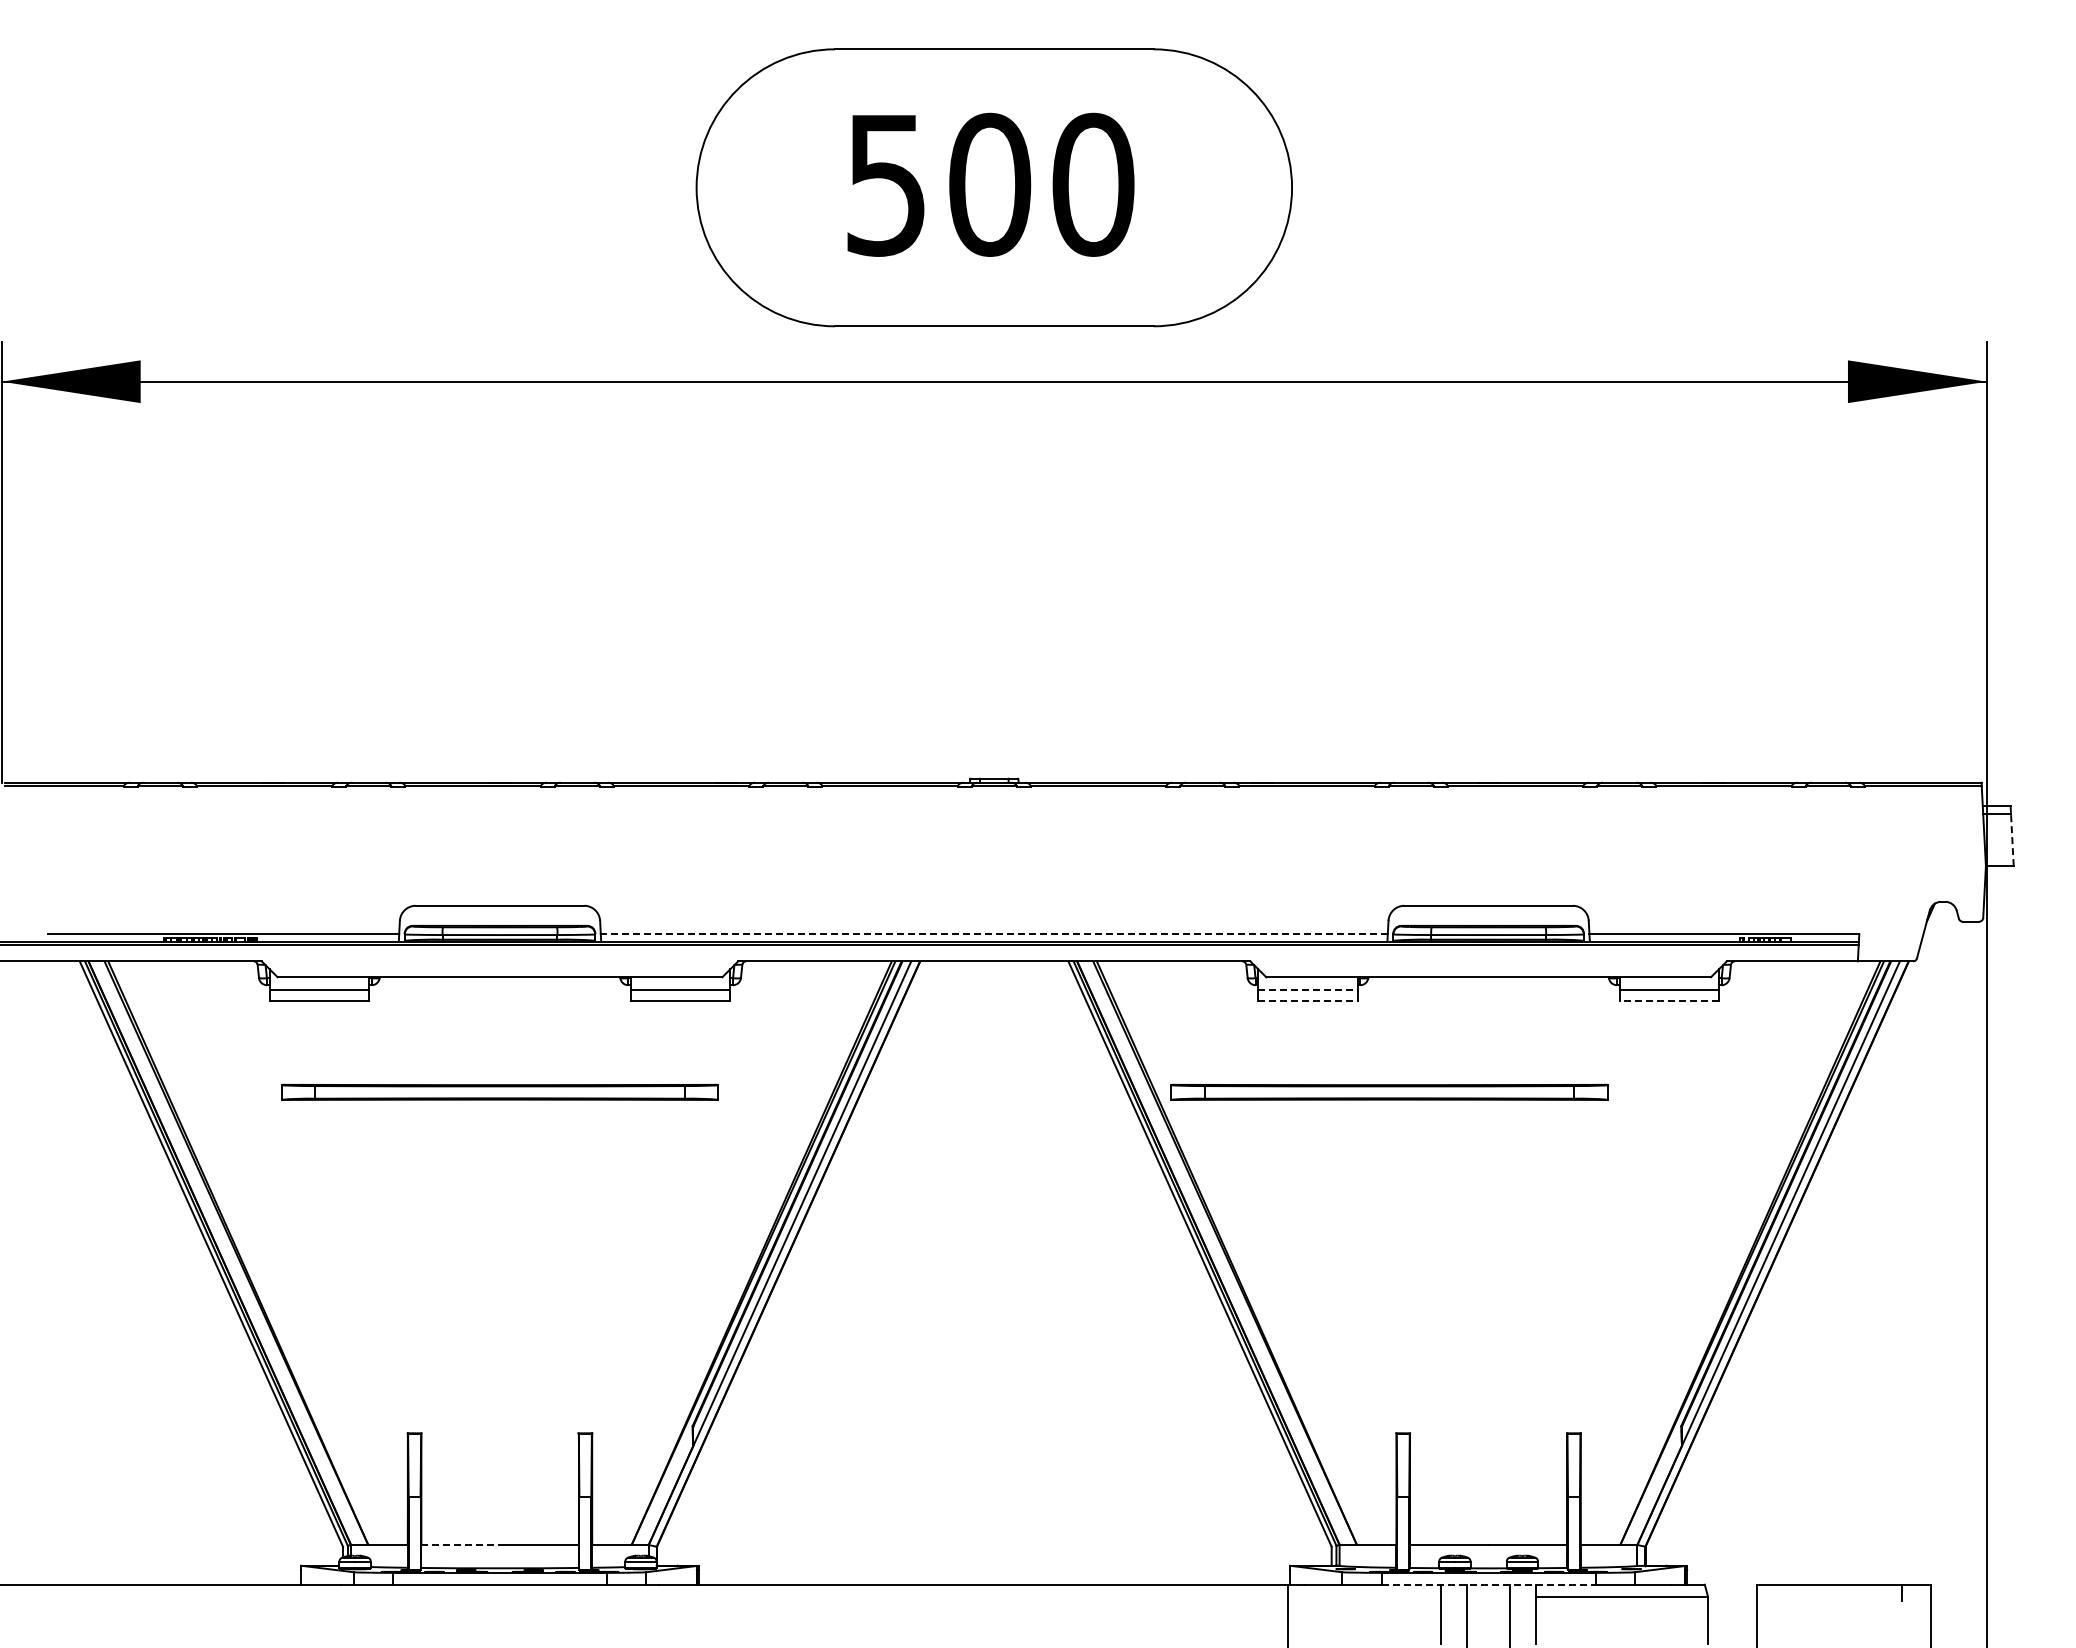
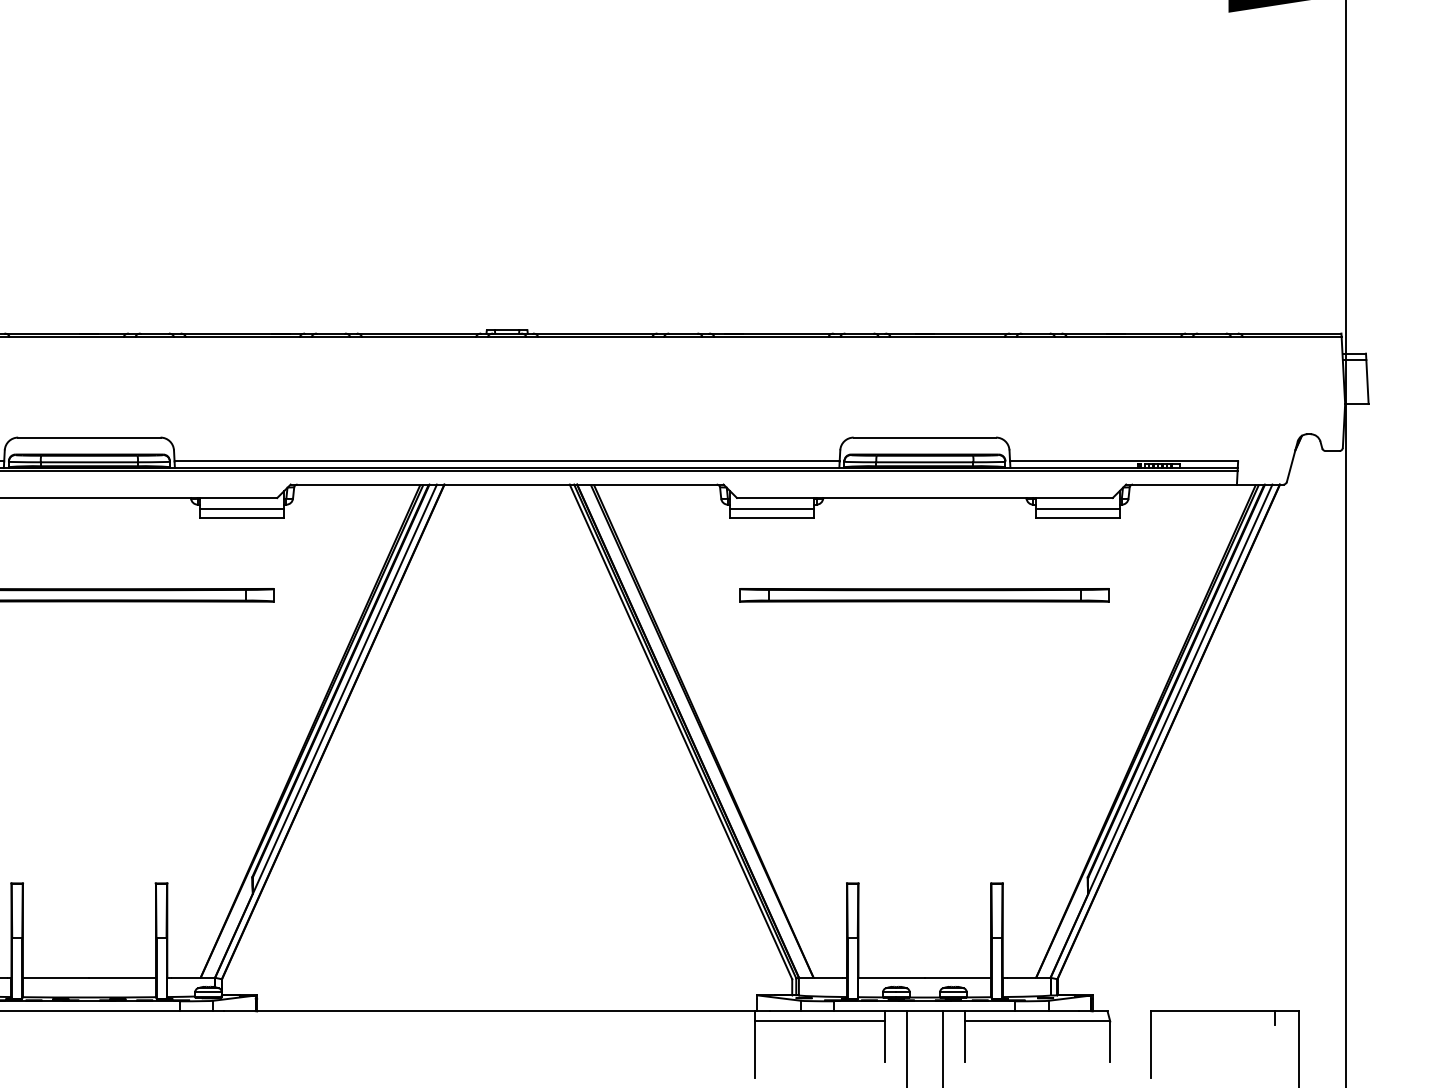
line: (2012, 839) -> (1367, 381), dashed -> solid
line: (994, 934) -> (507, 461), dashed -> solid
line: (1307, 990) -> (771, 509), dashed -> solid
line: (1307, 1001) -> (771, 518), dashed -> solid
line: (1669, 1001) -> (1077, 518), dashed -> solid
part: (1389, 1091) -> (924, 594), moved
line: (461, 1545) -> (56, 978), dashed -> solid
line: (1489, 1584) -> (925, 1011), dashed -> solid
line: (1364, 1596) -> (819, 1021), added

